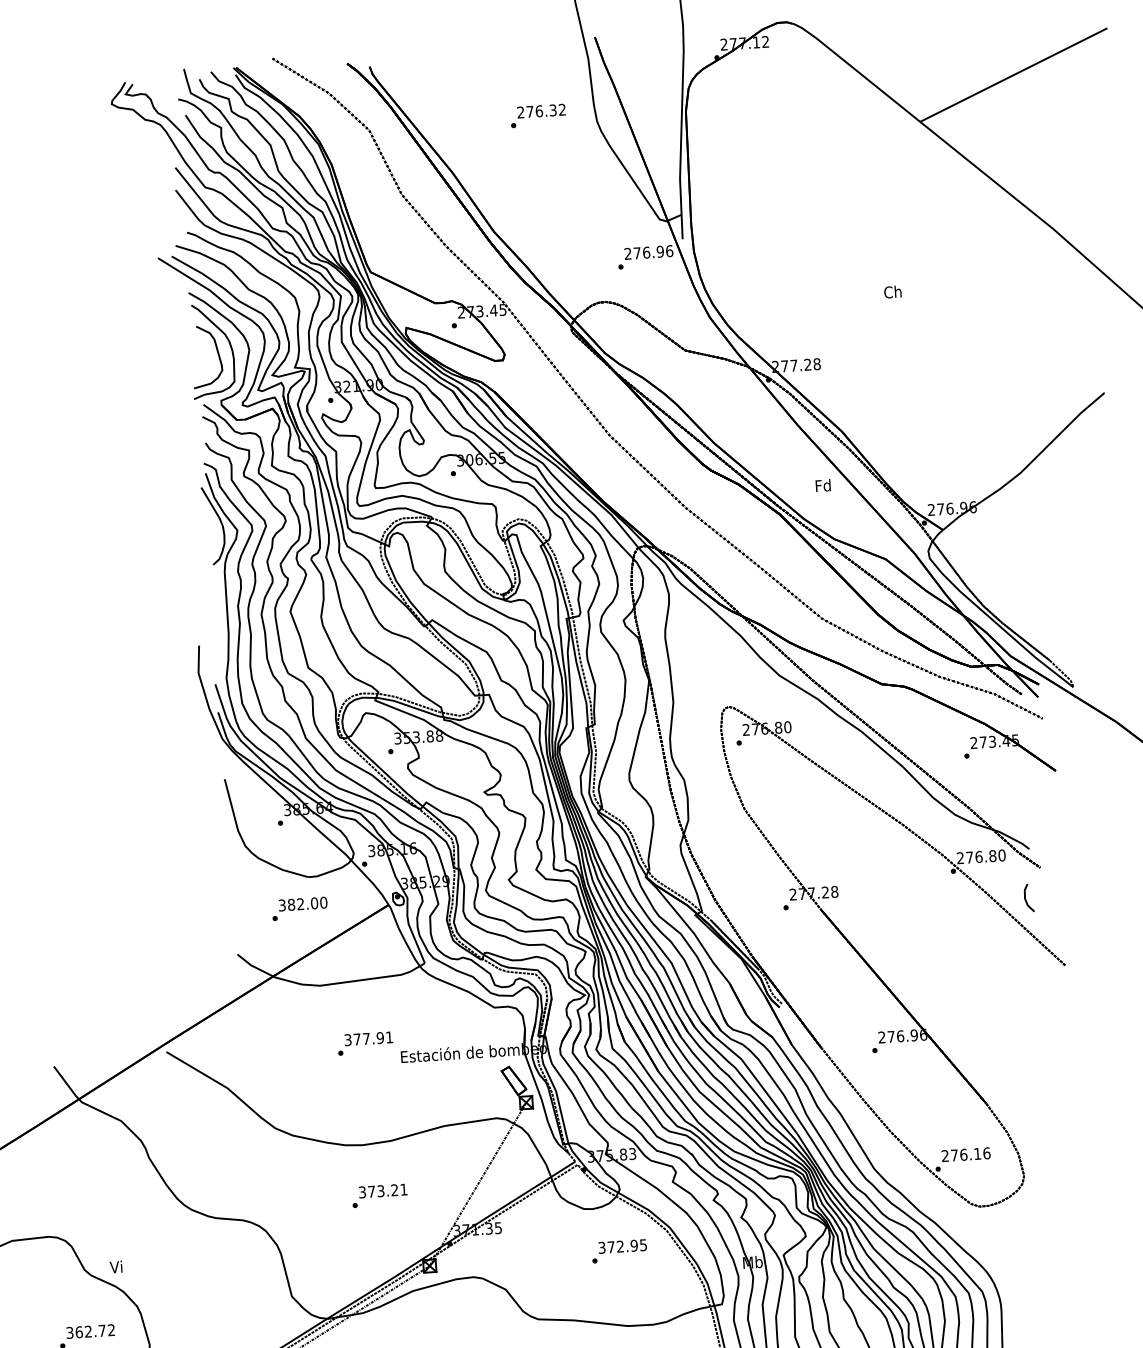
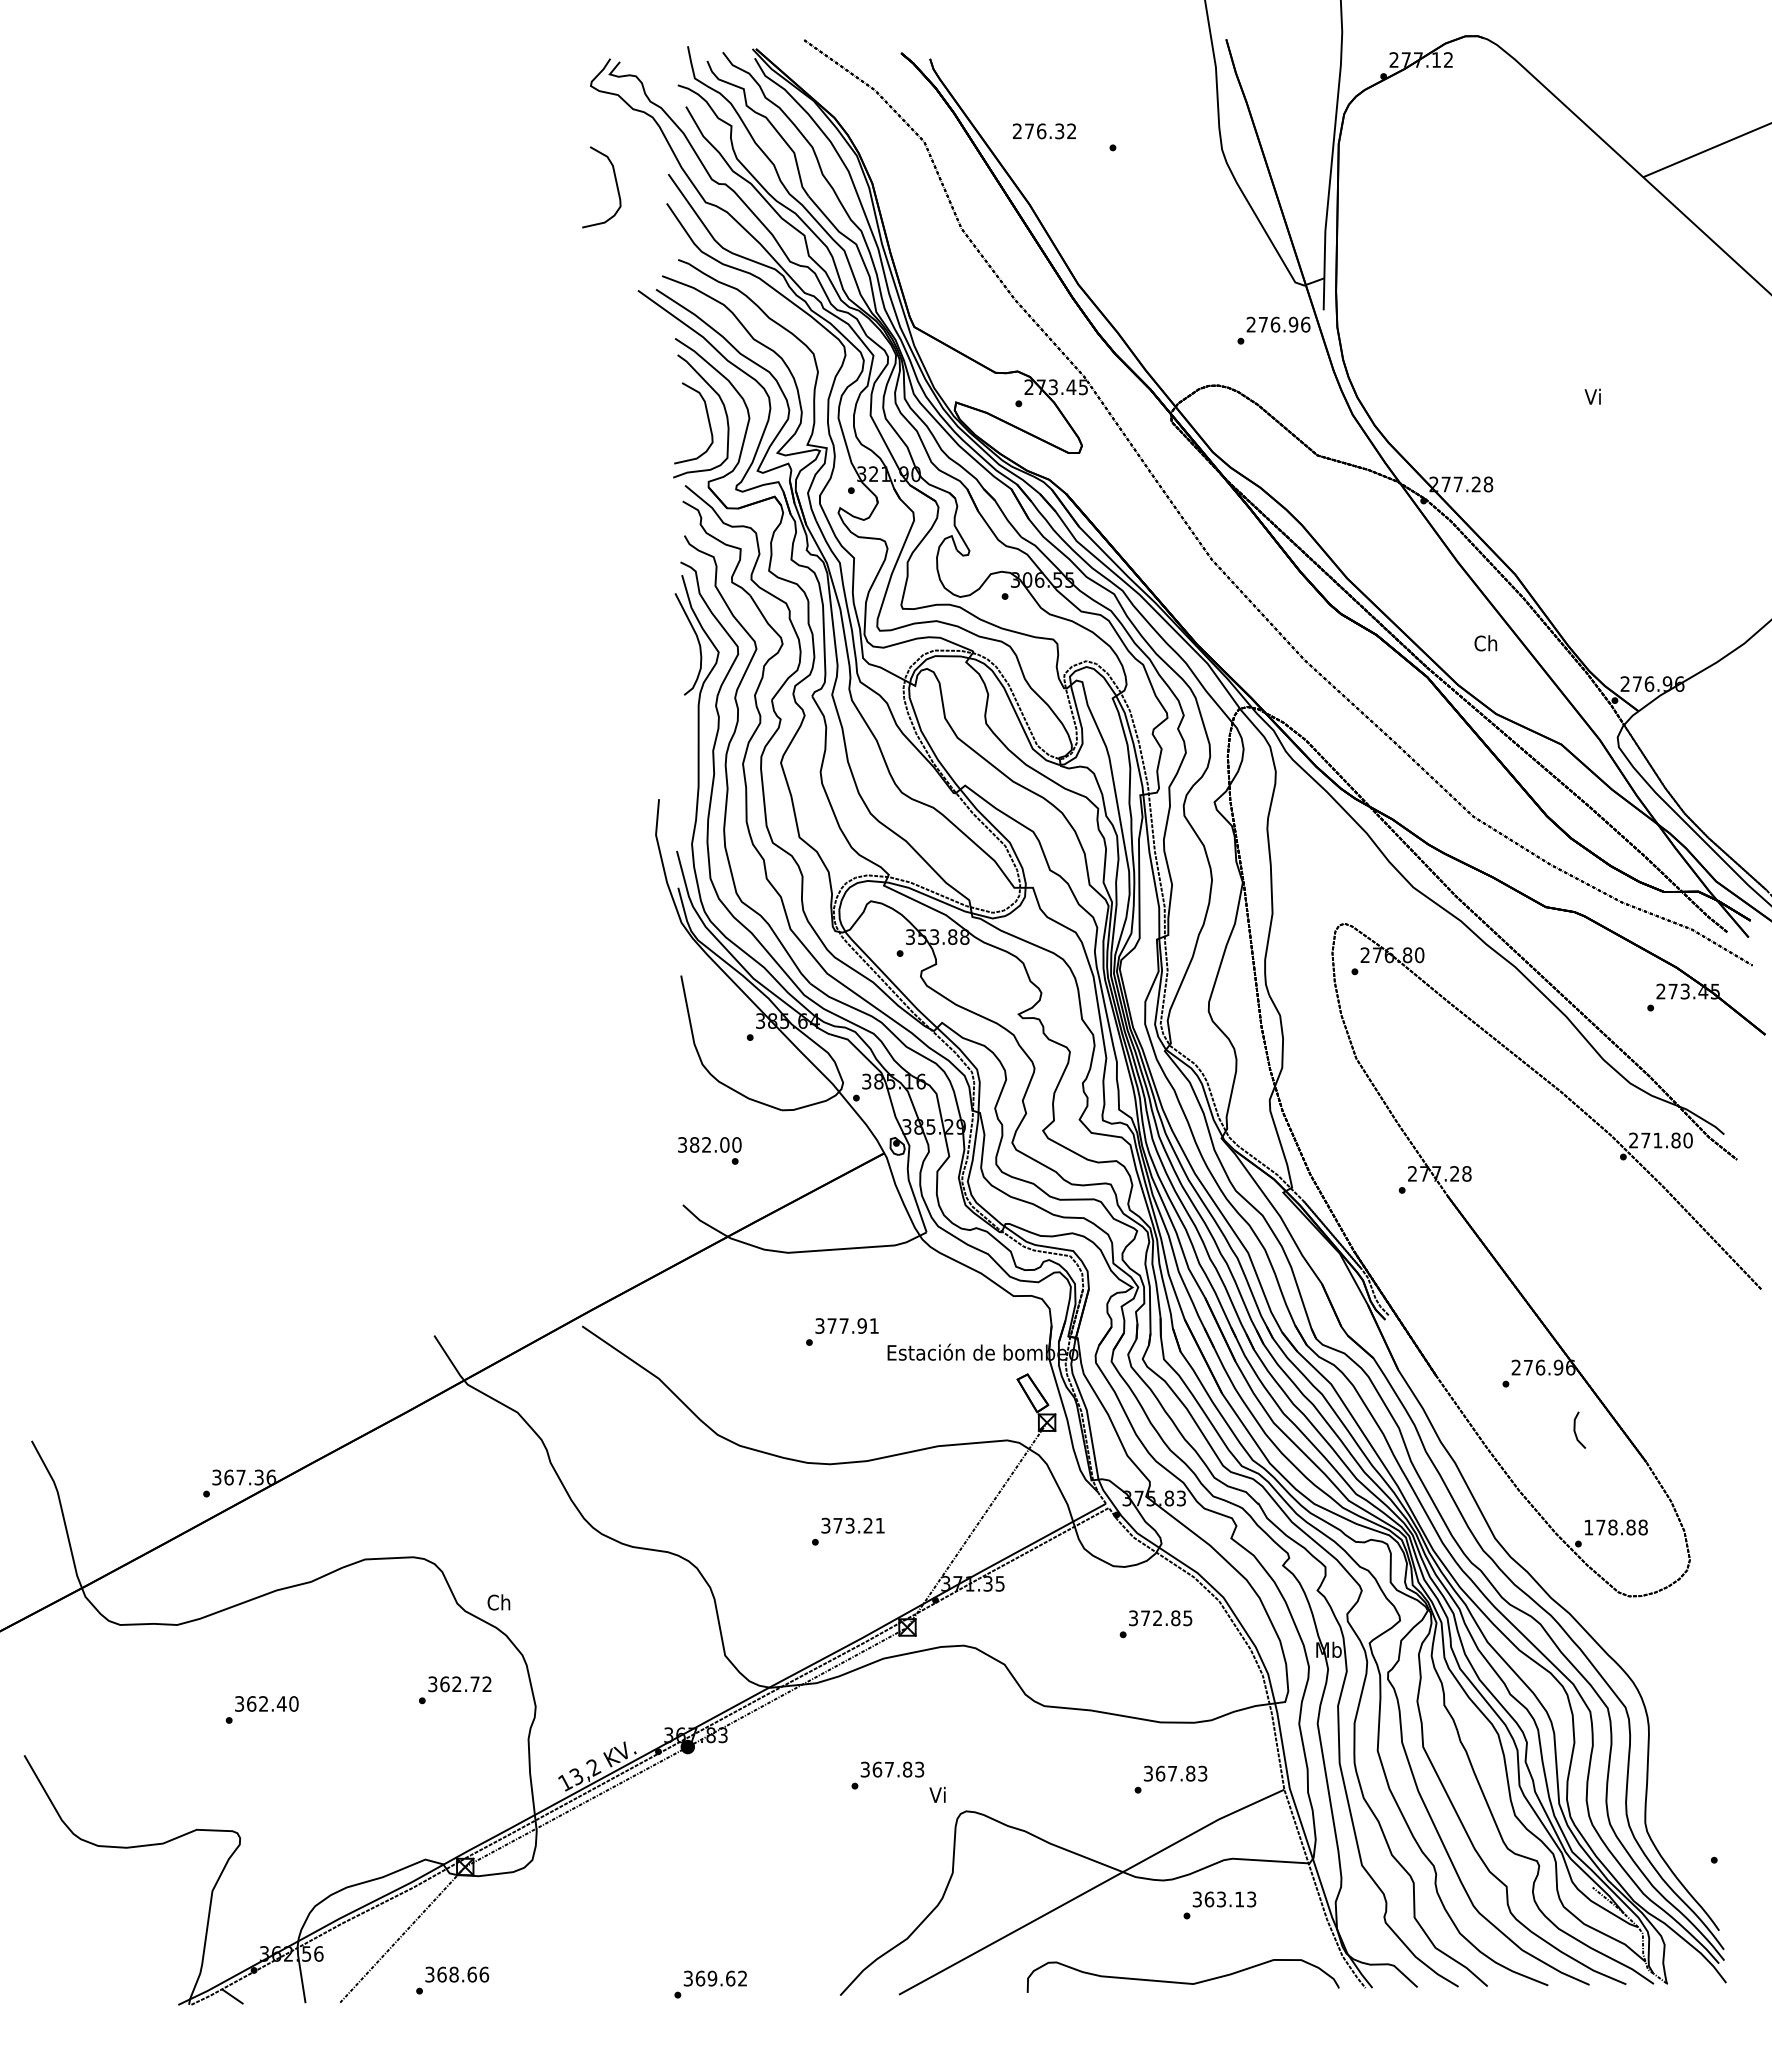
text: (540, 111) -> (1043, 131), moved
curve: (135, 177) -> (615, 183), added
text: (893, 291) -> (1593, 396), Ch -> Vi
text: (822, 485) -> (1485, 643), Fd -> Ch
text: (978, 856) -> (1657, 1140), 276.80 -> 271.80
line: (1025, 897) -> (1575, 1429), moved
text: (302, 903) -> (709, 1144), moved
text: (965, 1154) -> (1615, 1527), 276.16 -> 178.88
text: (634, 1245) -> (1175, 1618), 372.95 -> 372.85
text: (116, 1267) -> (498, 1602), Vi -> Ch

